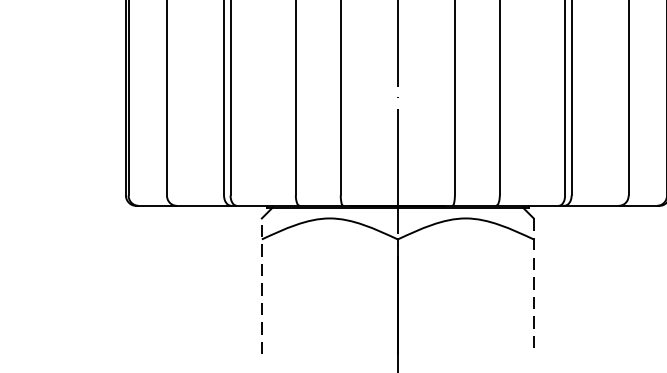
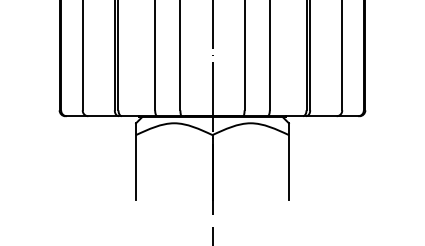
line: (262, 286) -> (136, 161), dashed -> solid
line: (533, 288) -> (288, 162), dashed -> solid

